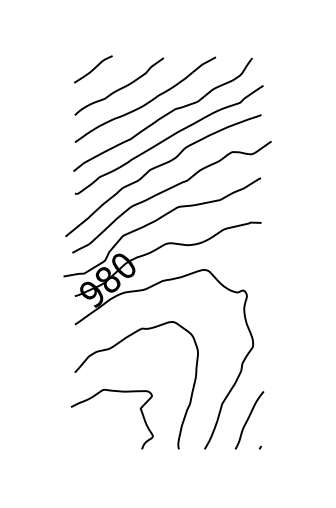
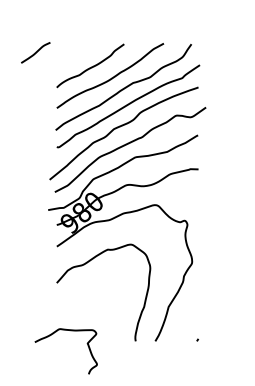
curve: (92, 68) -> (35, 52), moved
curve: (117, 392) -> (70, 331), moved
curve: (249, 419) -> (189, 318), removed

